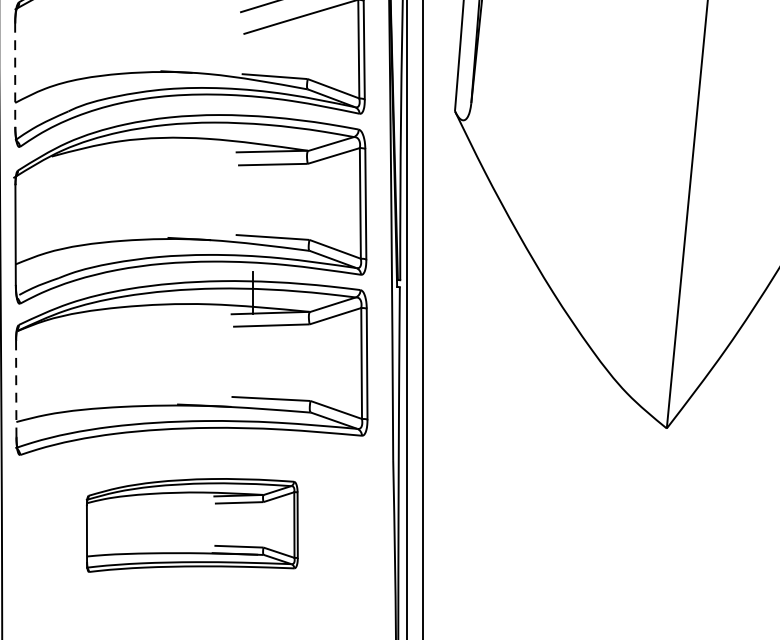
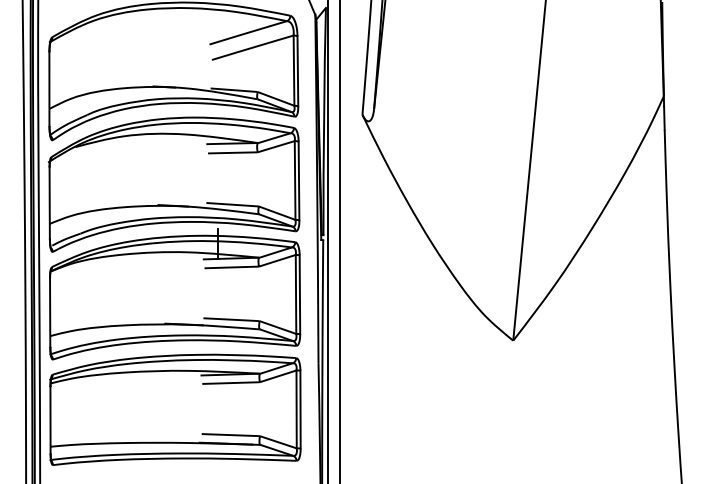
line: (15, 75) -> (49, 89), dashed -> solid
line: (16, 388) -> (50, 312), dashed -> solid
part: (192, 525) -> (175, 409), size x1.67

